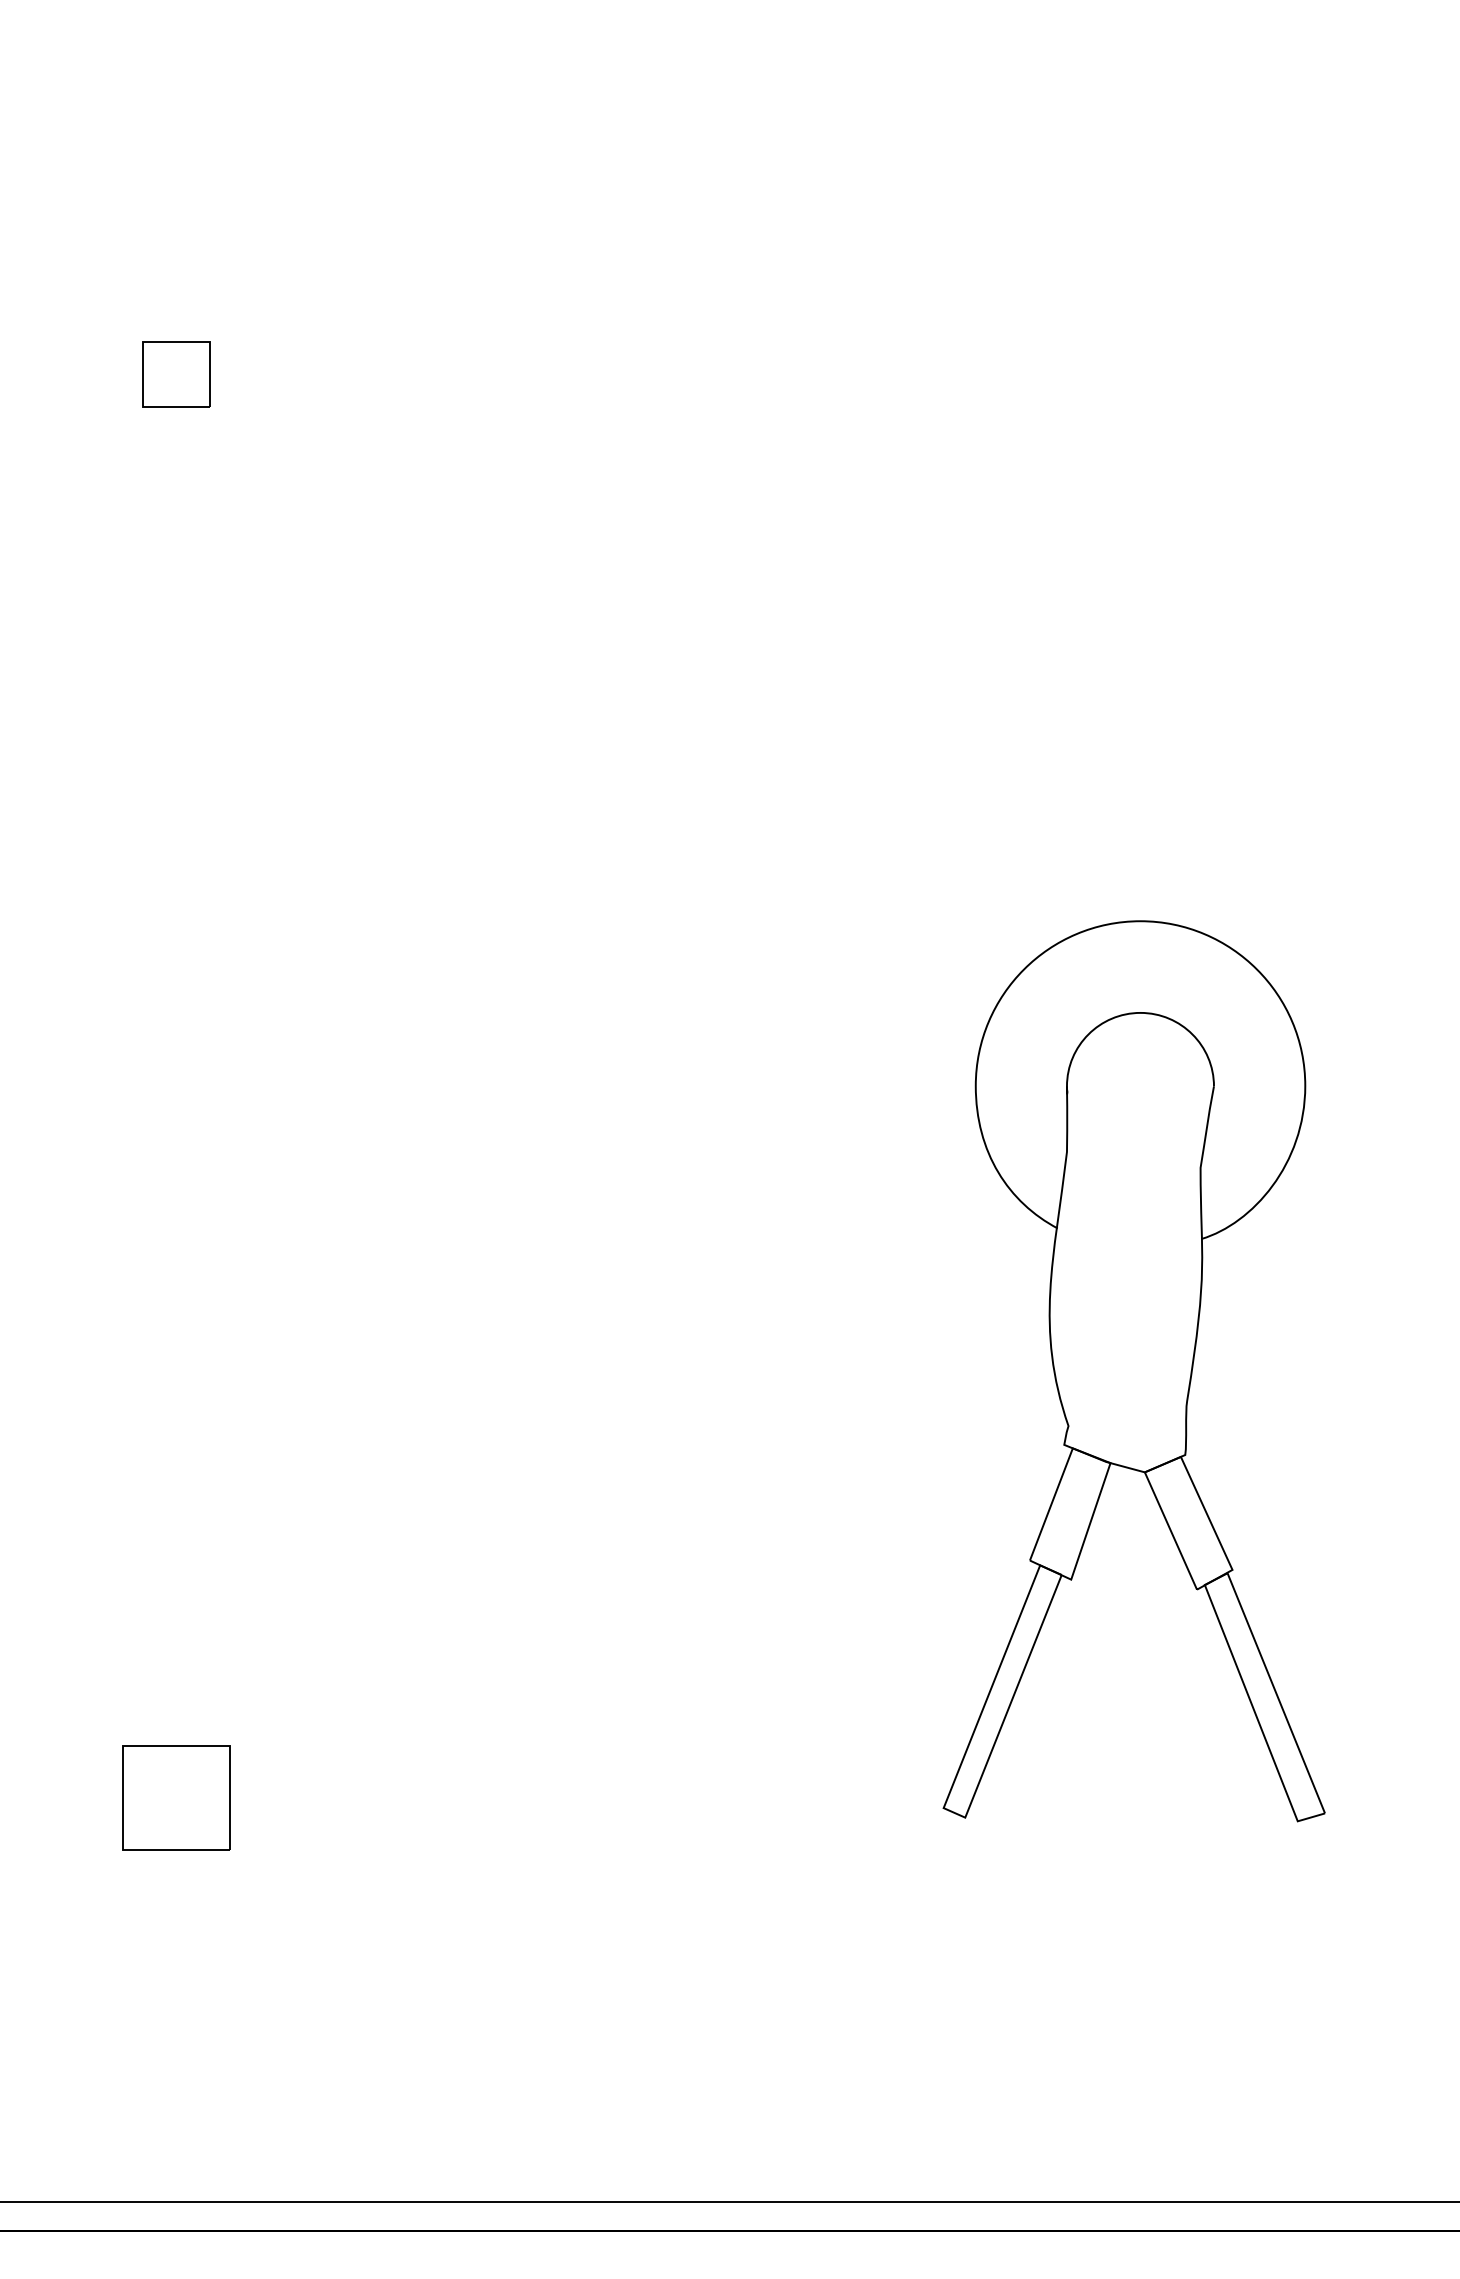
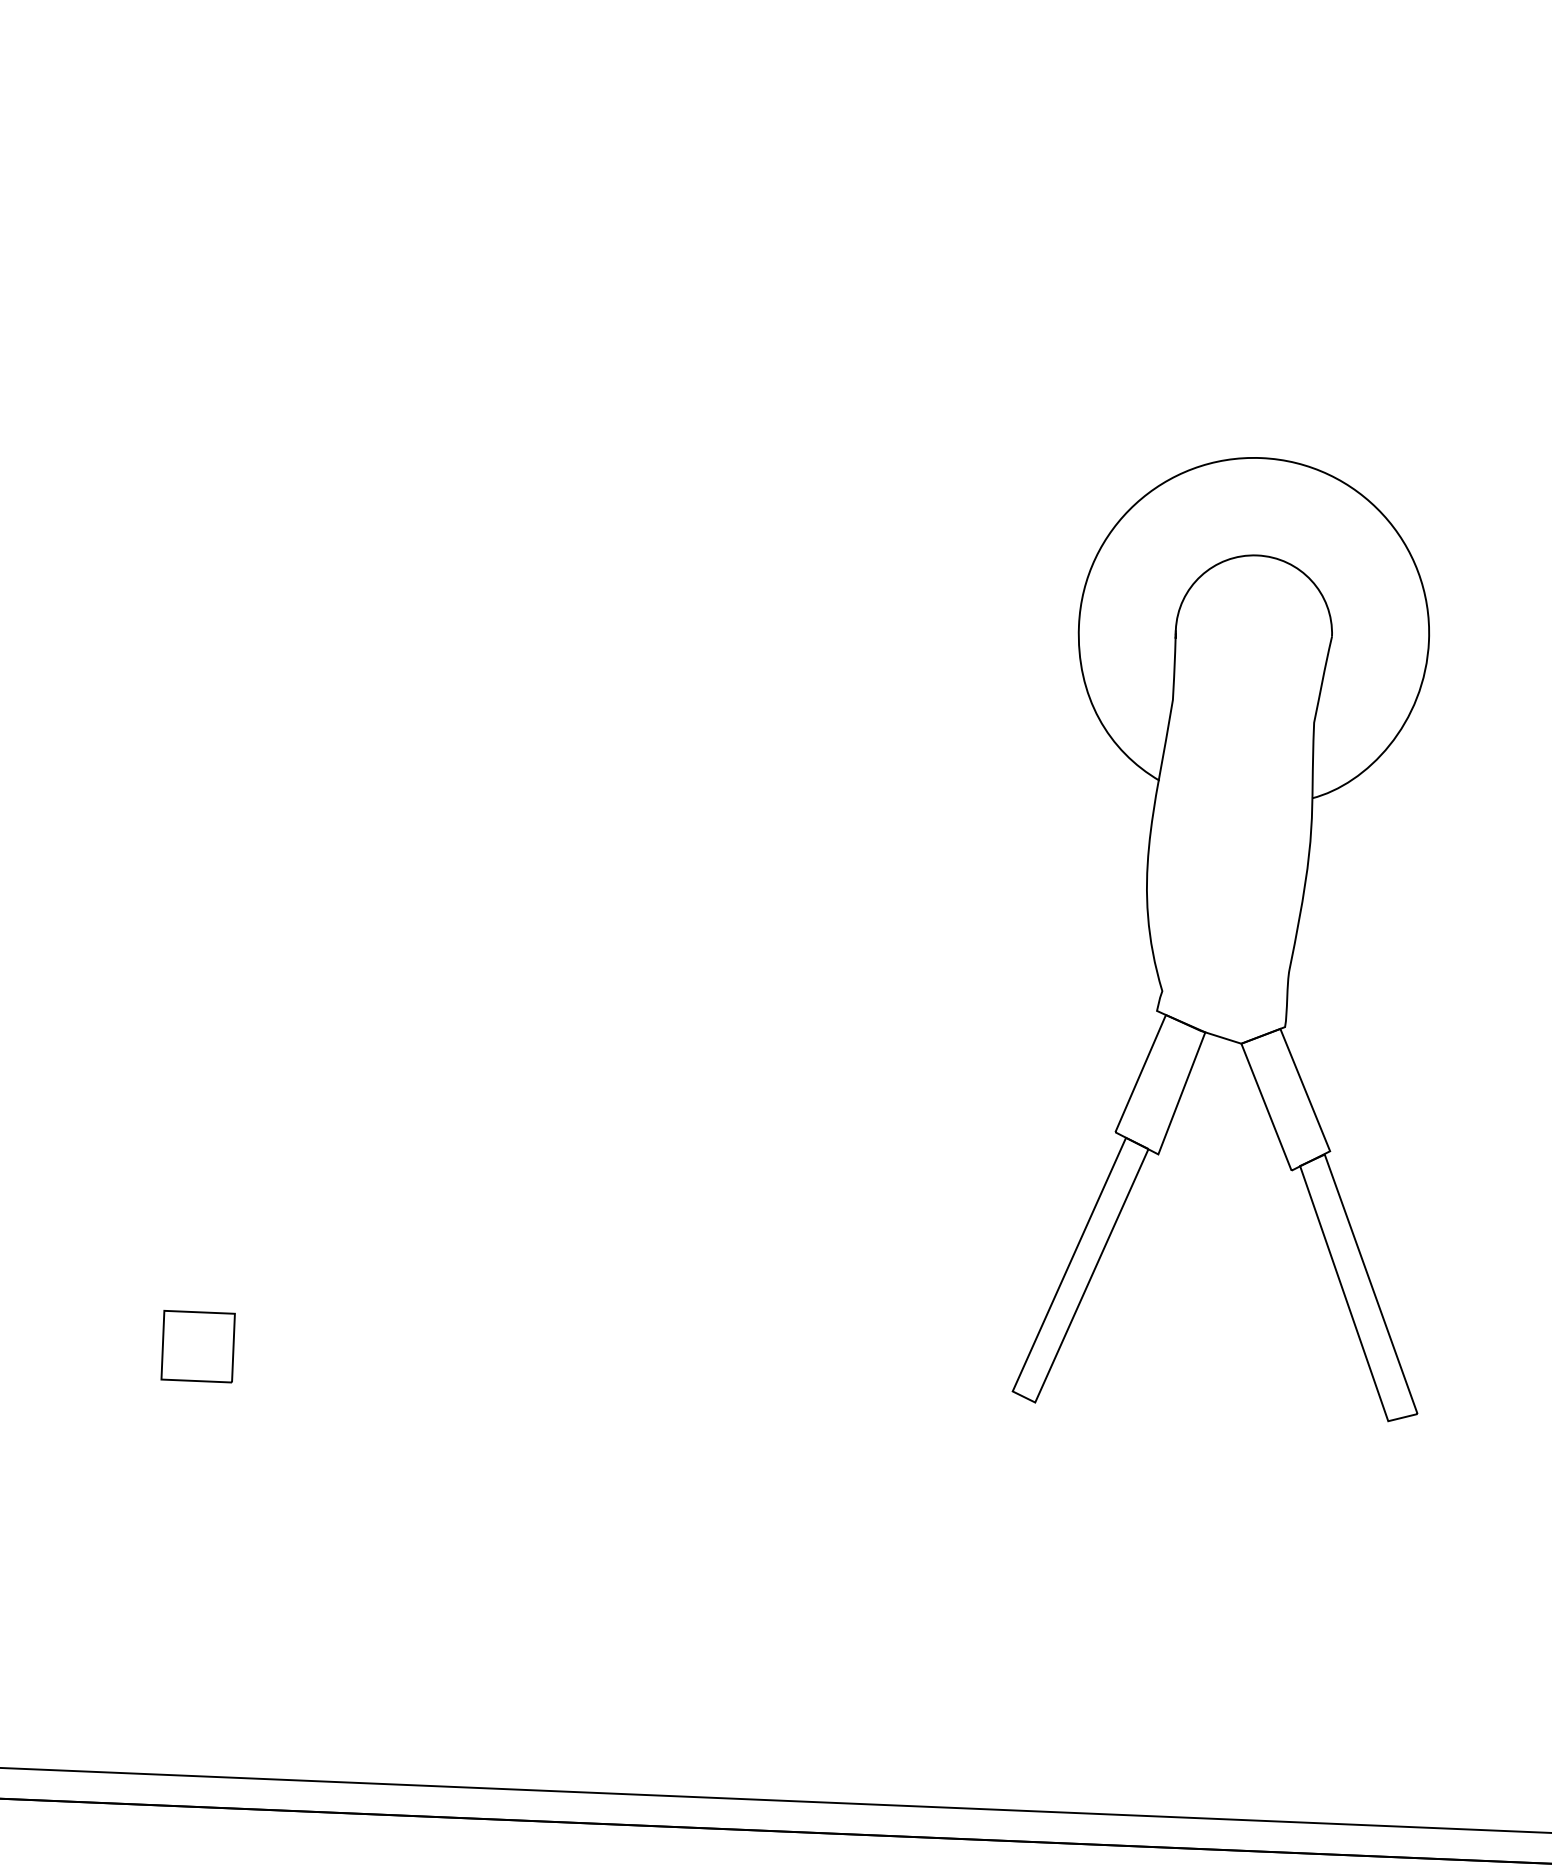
part: (176, 1797) -> (198, 1345), size x0.62

